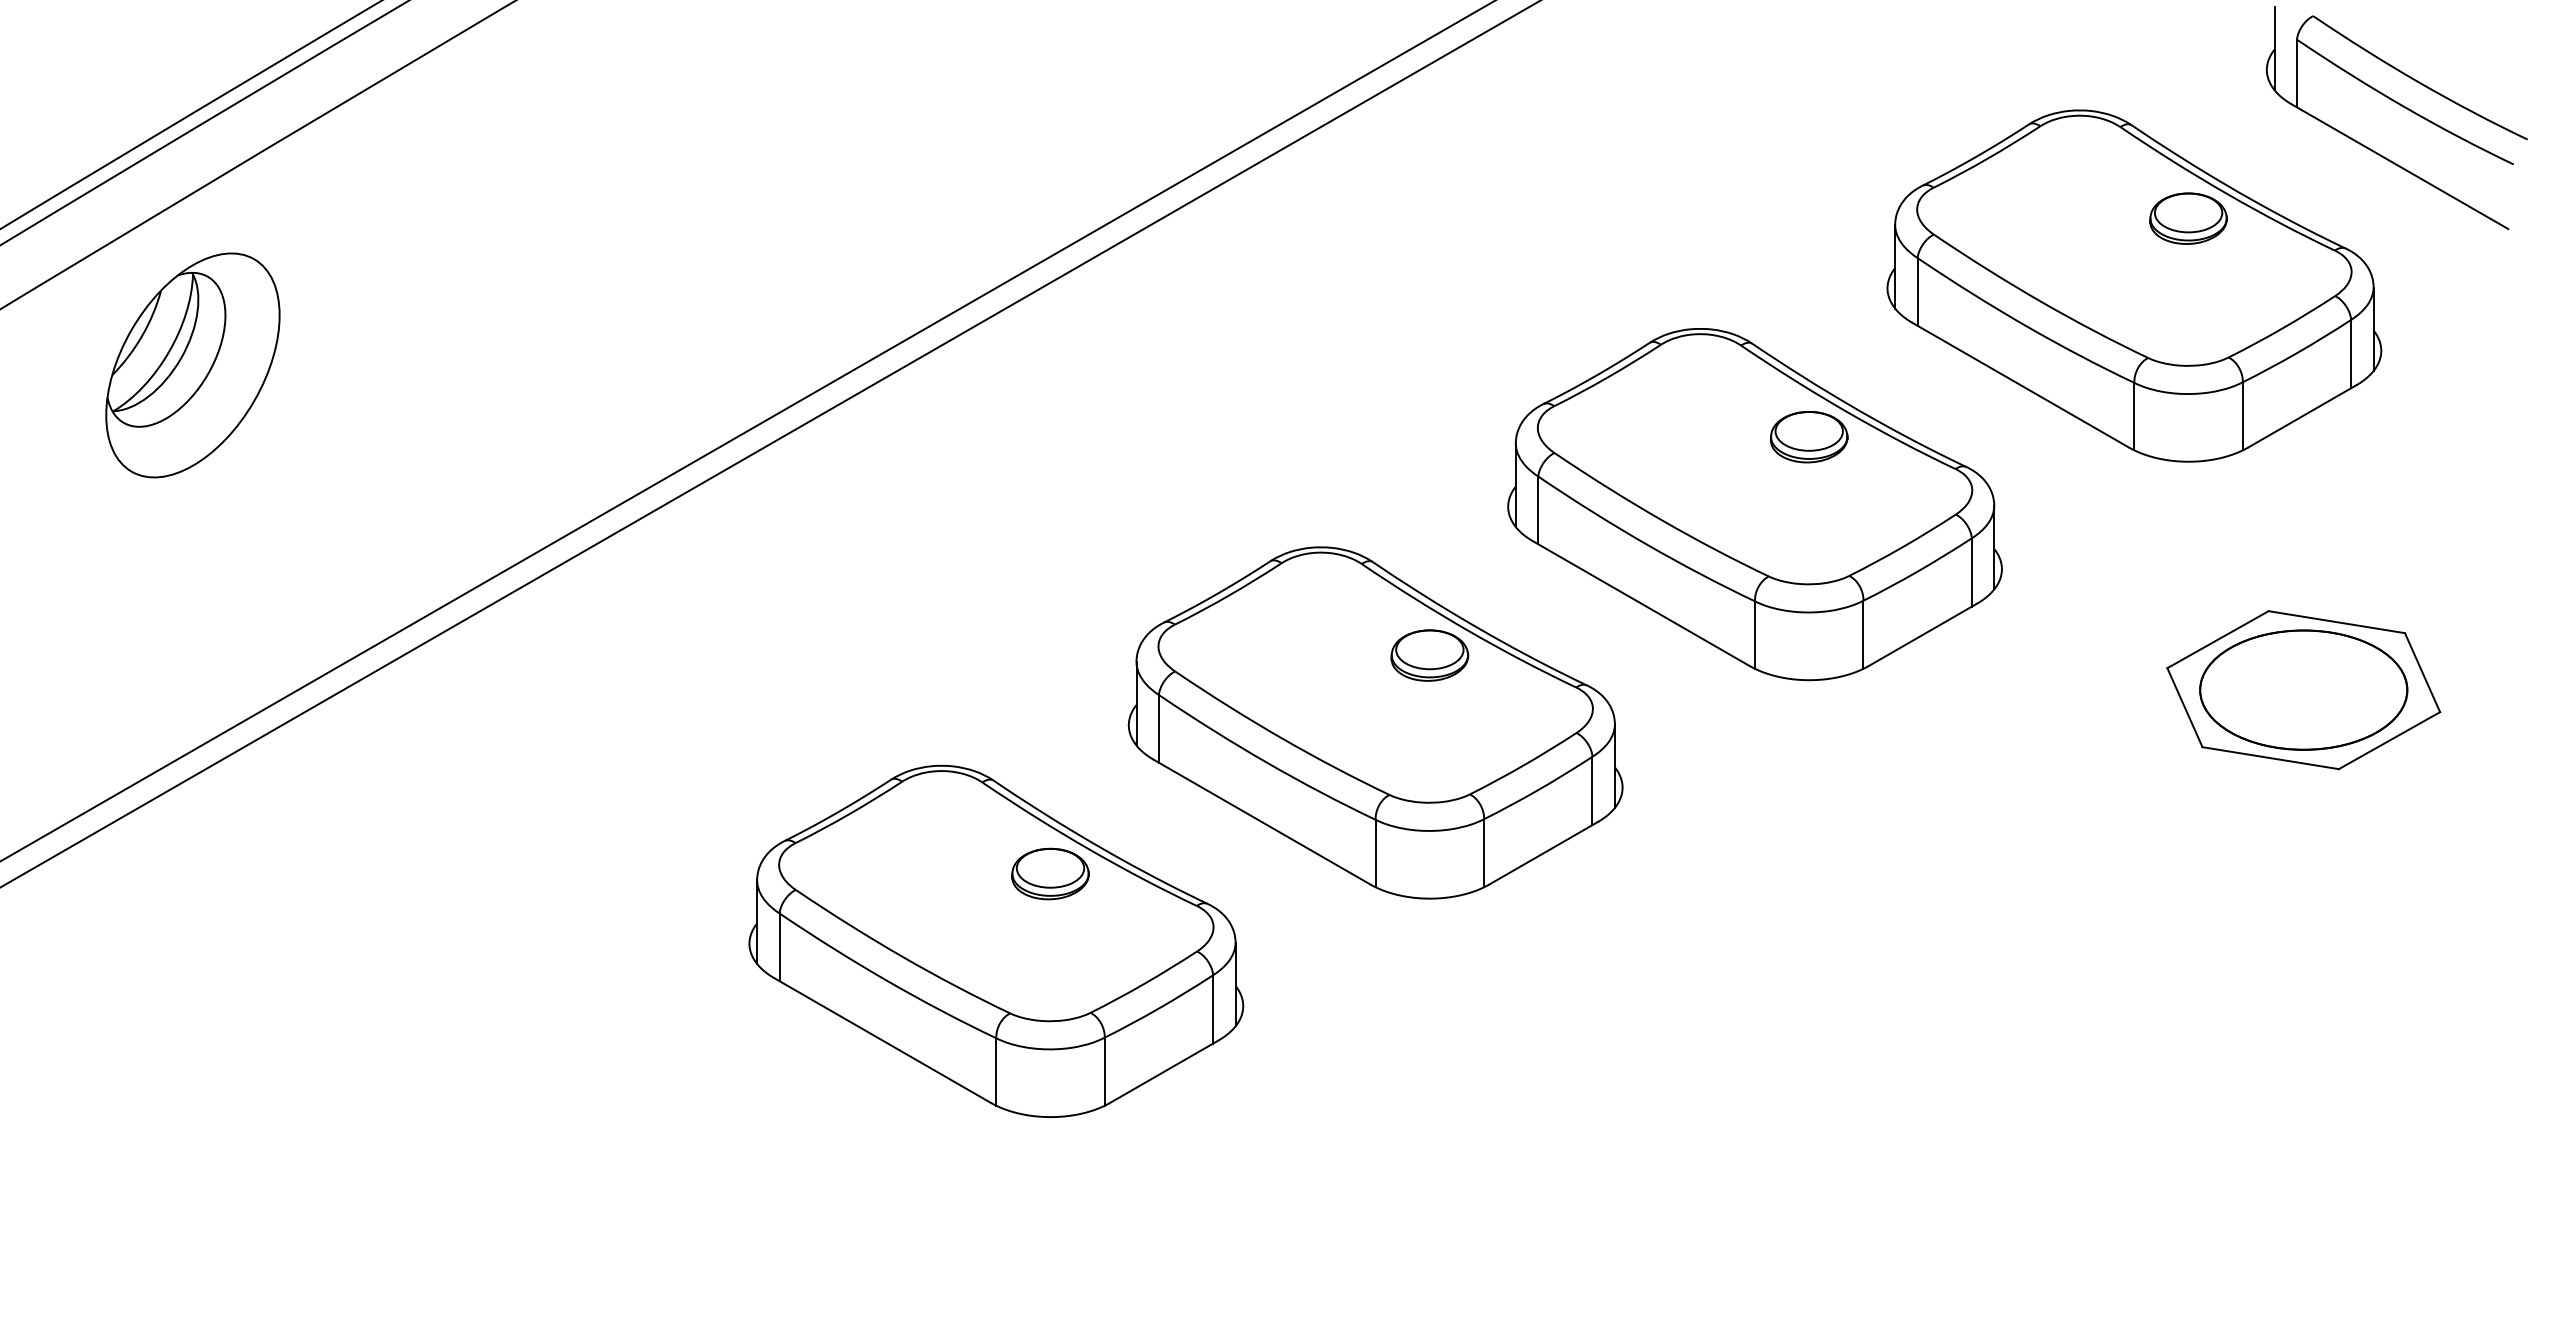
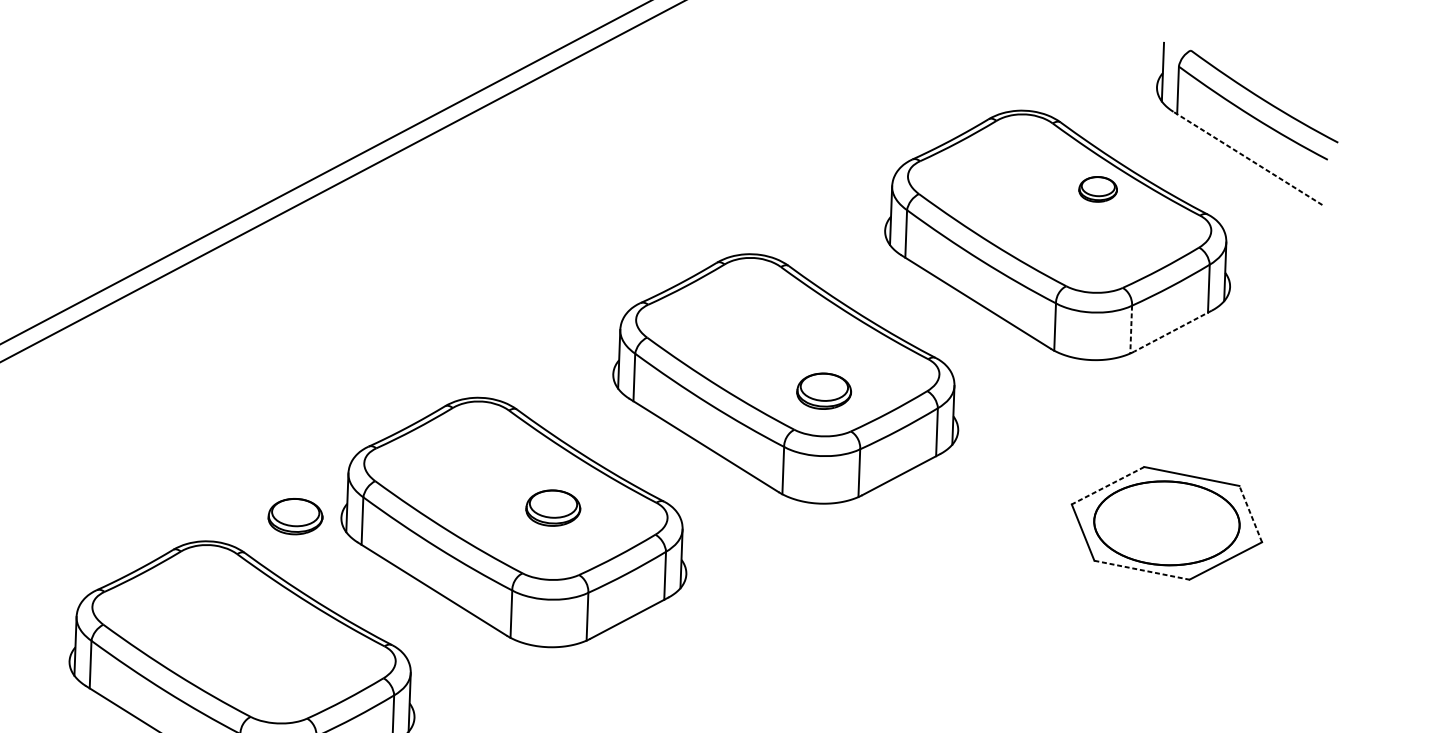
line: (2399, 166) -> (1247, 158), solid -> dashed
part: (2188, 218) -> (1098, 189), size x0.7
line: (2242, 416) -> (1130, 329), solid -> dashed
line: (2302, 416) -> (1173, 331), solid -> dashed
part: (1809, 437) -> (824, 391), moved
line: (2217, 639) -> (1107, 485), solid -> dashed
part: (1429, 655) -> (553, 508), moved
line: (2422, 672) -> (1250, 514), solid -> dashed
line: (2271, 758) -> (1142, 570), solid -> dashed
part: (1050, 873) -> (295, 516), moved

